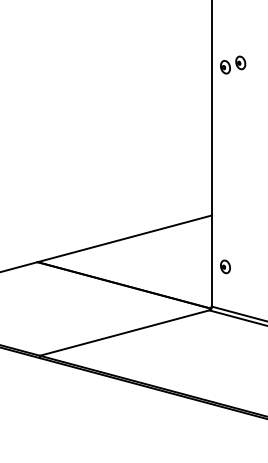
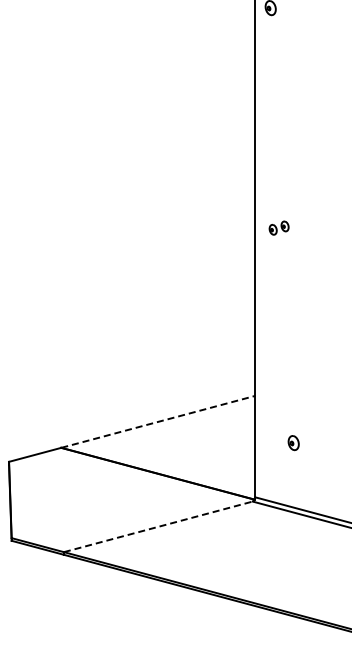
part: (232, 64) -> (278, 227), size x0.7
line: (124, 238) -> (158, 421), solid -> dashed
part: (225, 267) -> (293, 443), moved
line: (124, 332) -> (158, 526), solid -> dashed

